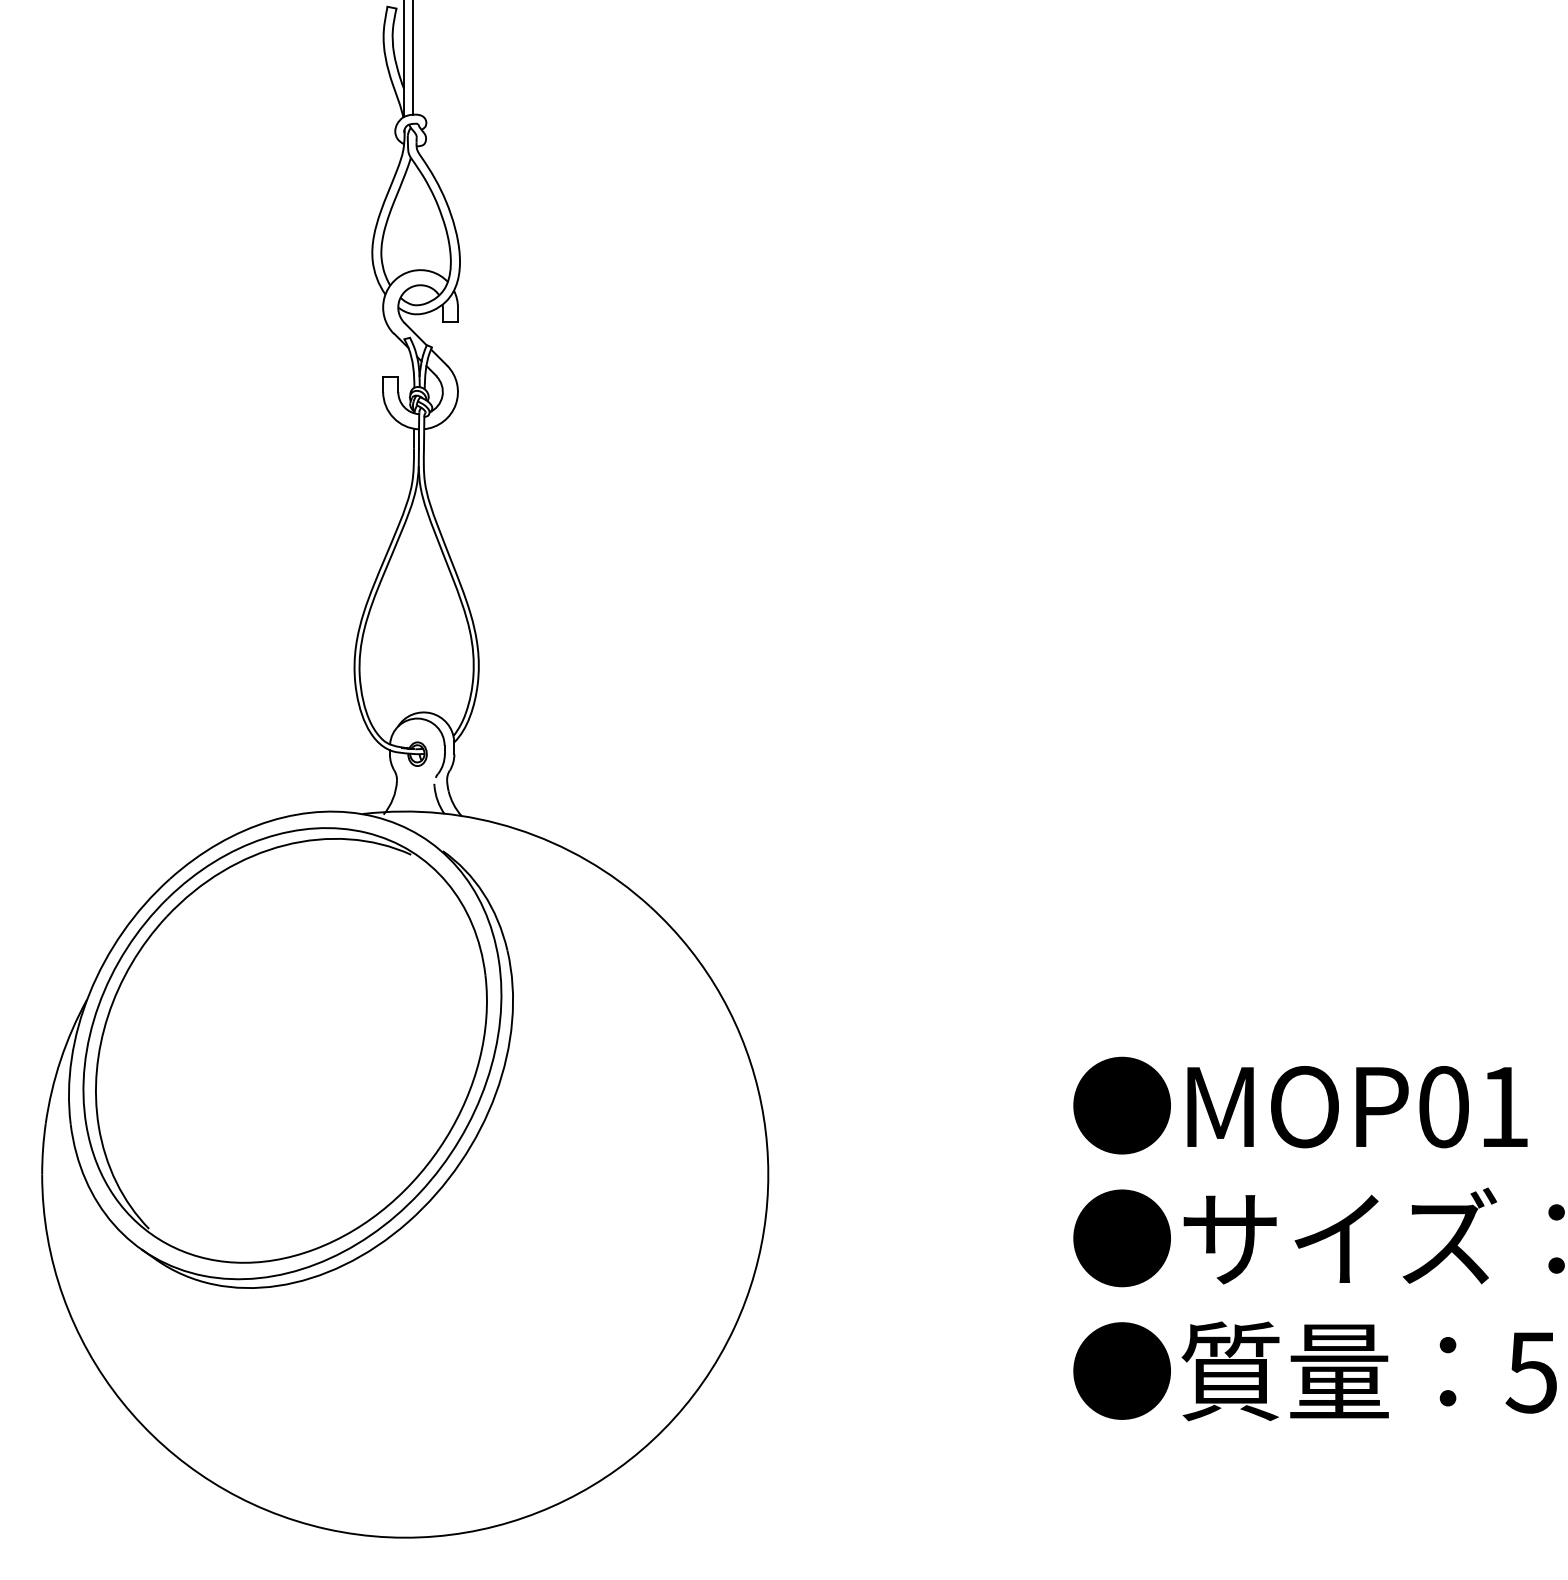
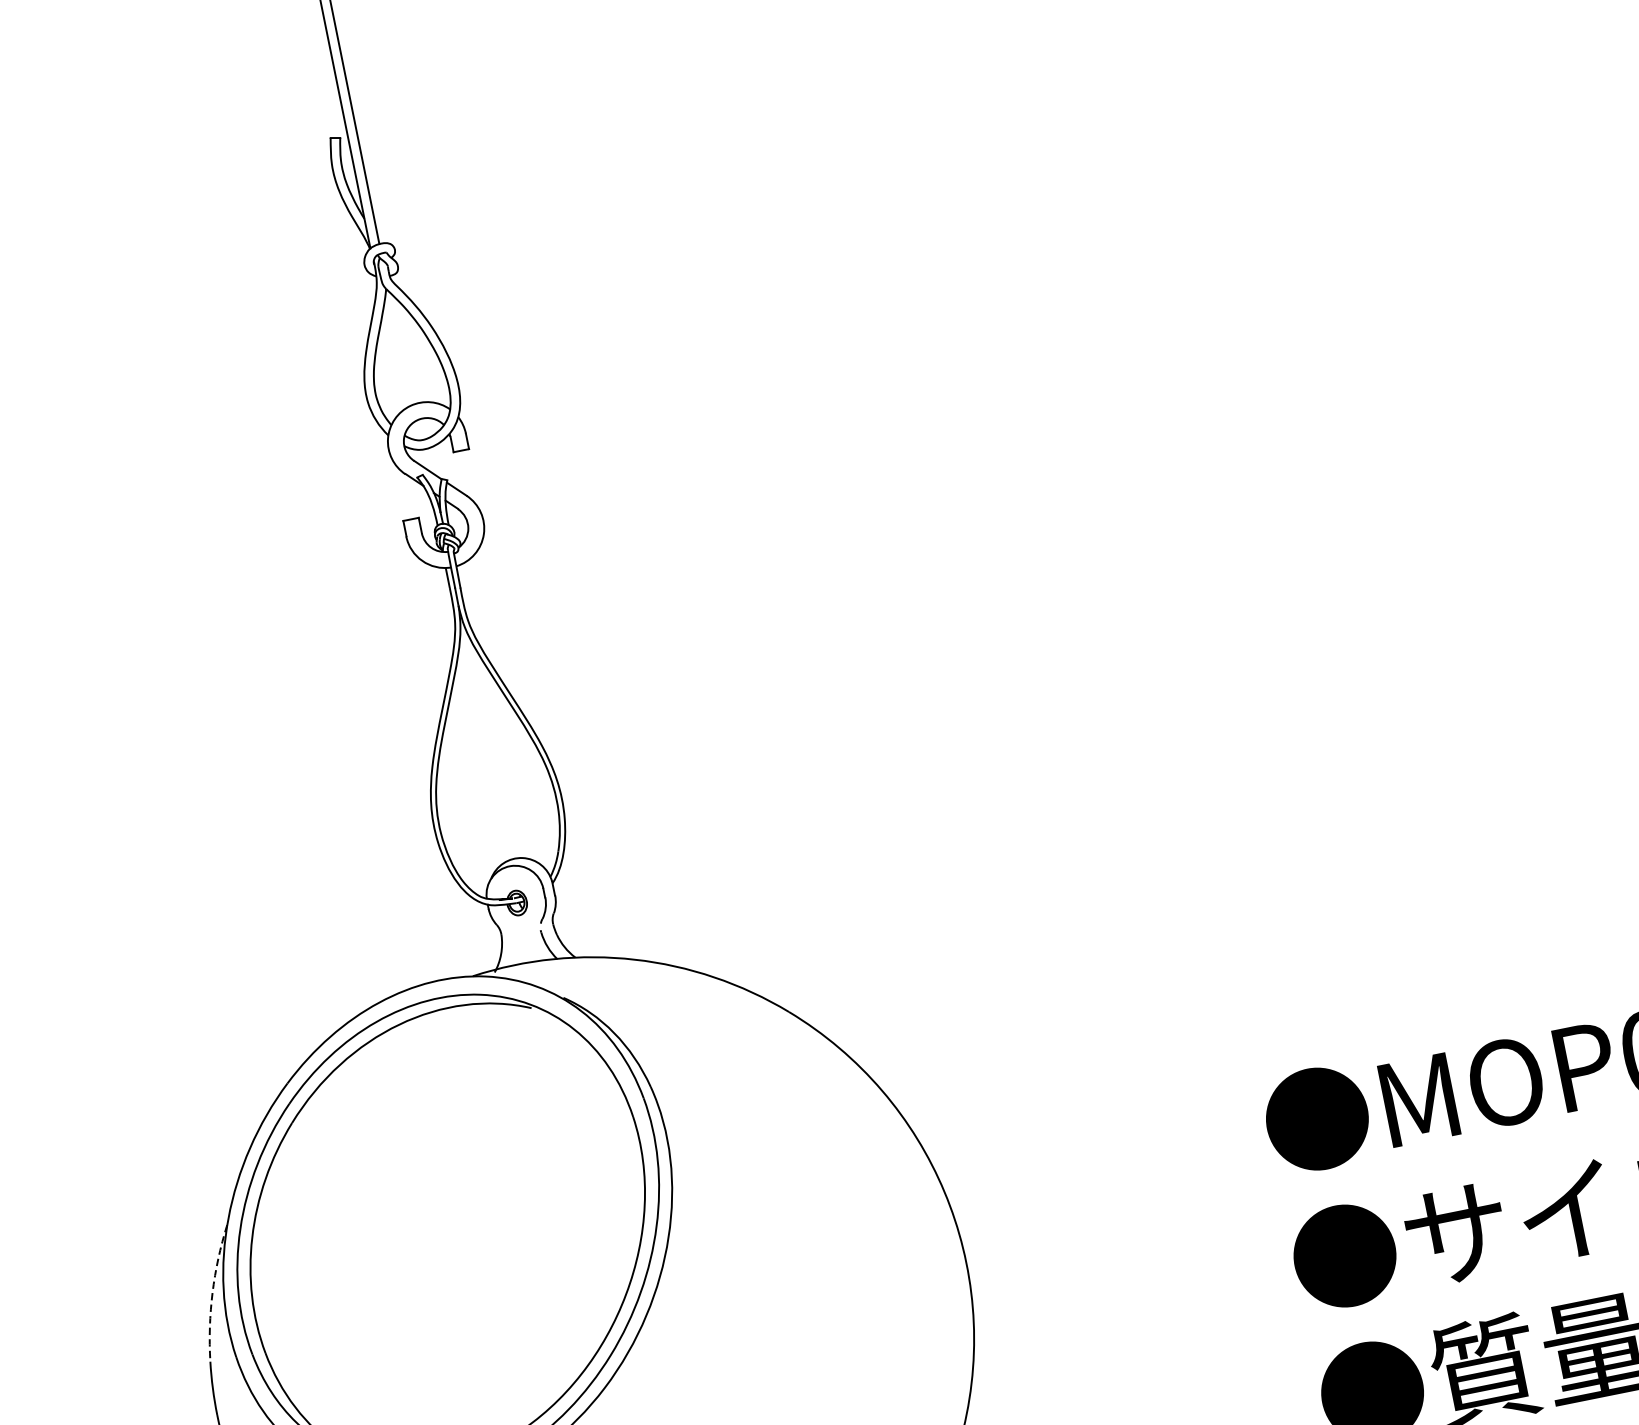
arc: (60, 1059) -> (212, 1292), solid -> dashed

